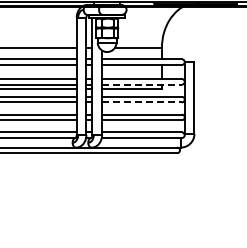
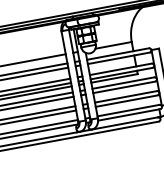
line: (142, 84) -> (121, 73), dashed -> solid
line: (142, 102) -> (124, 87), dashed -> solid

